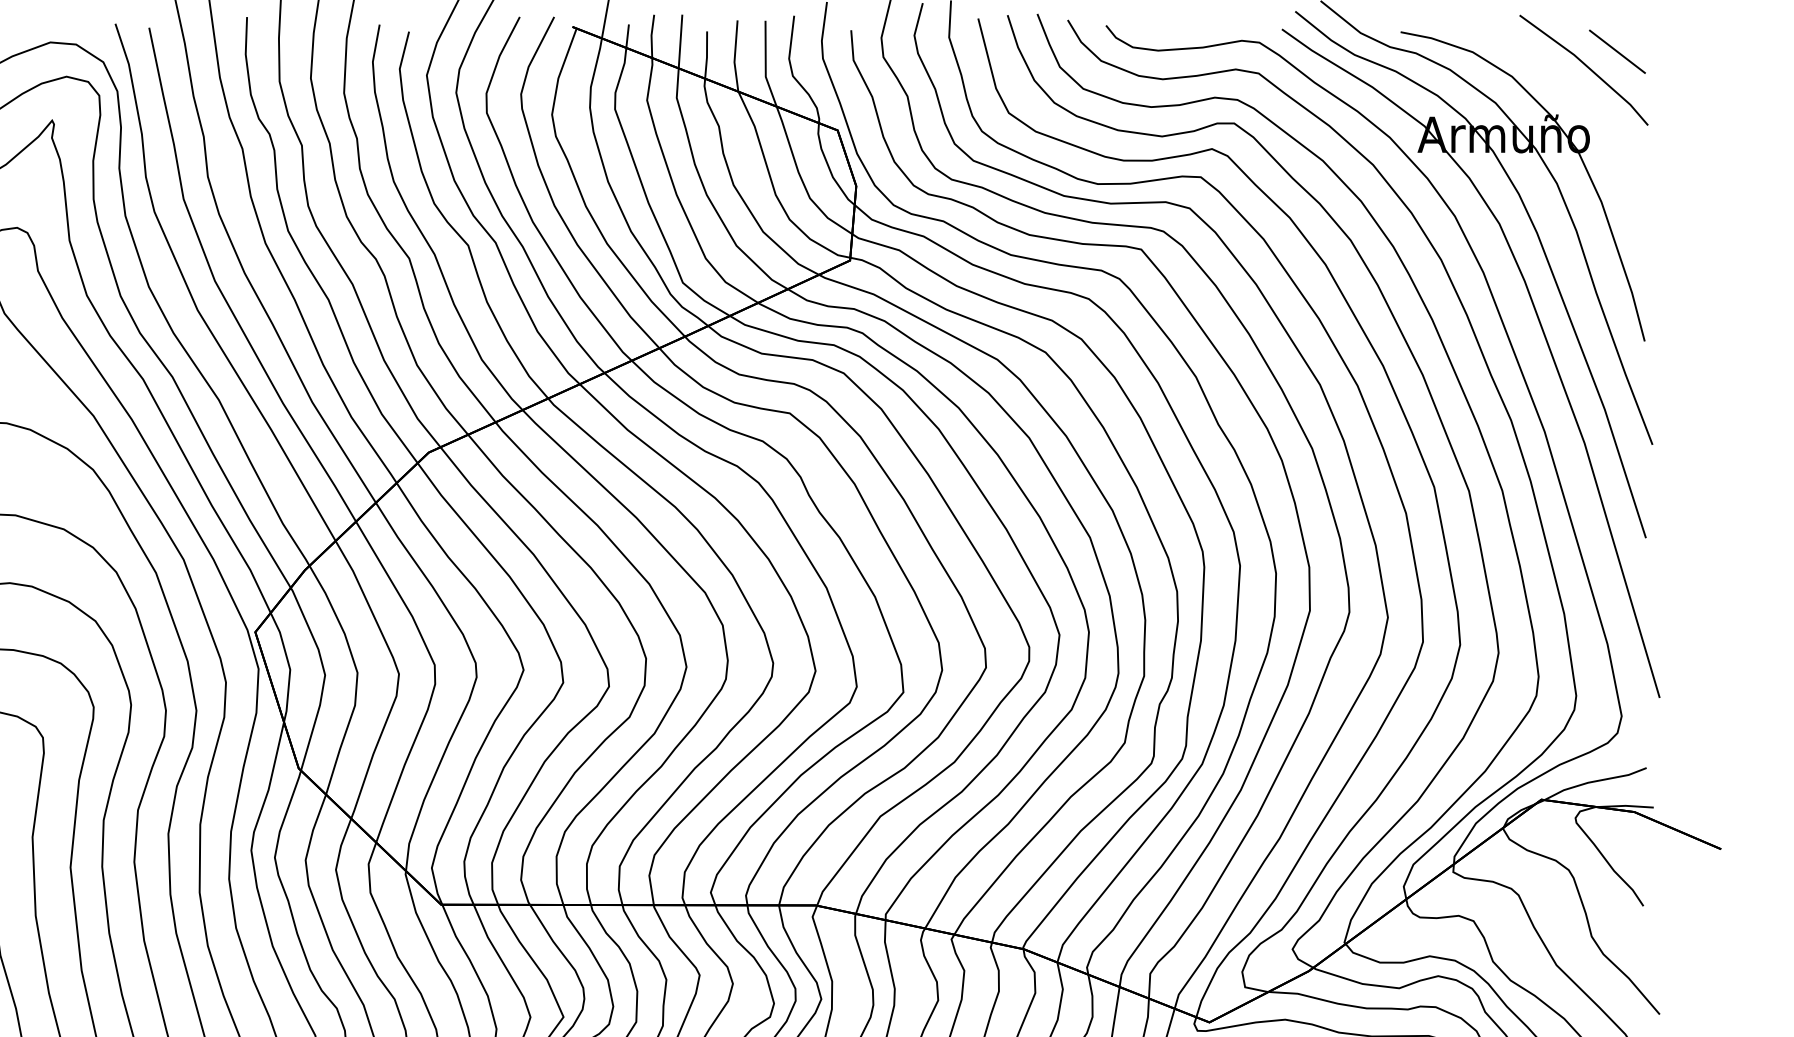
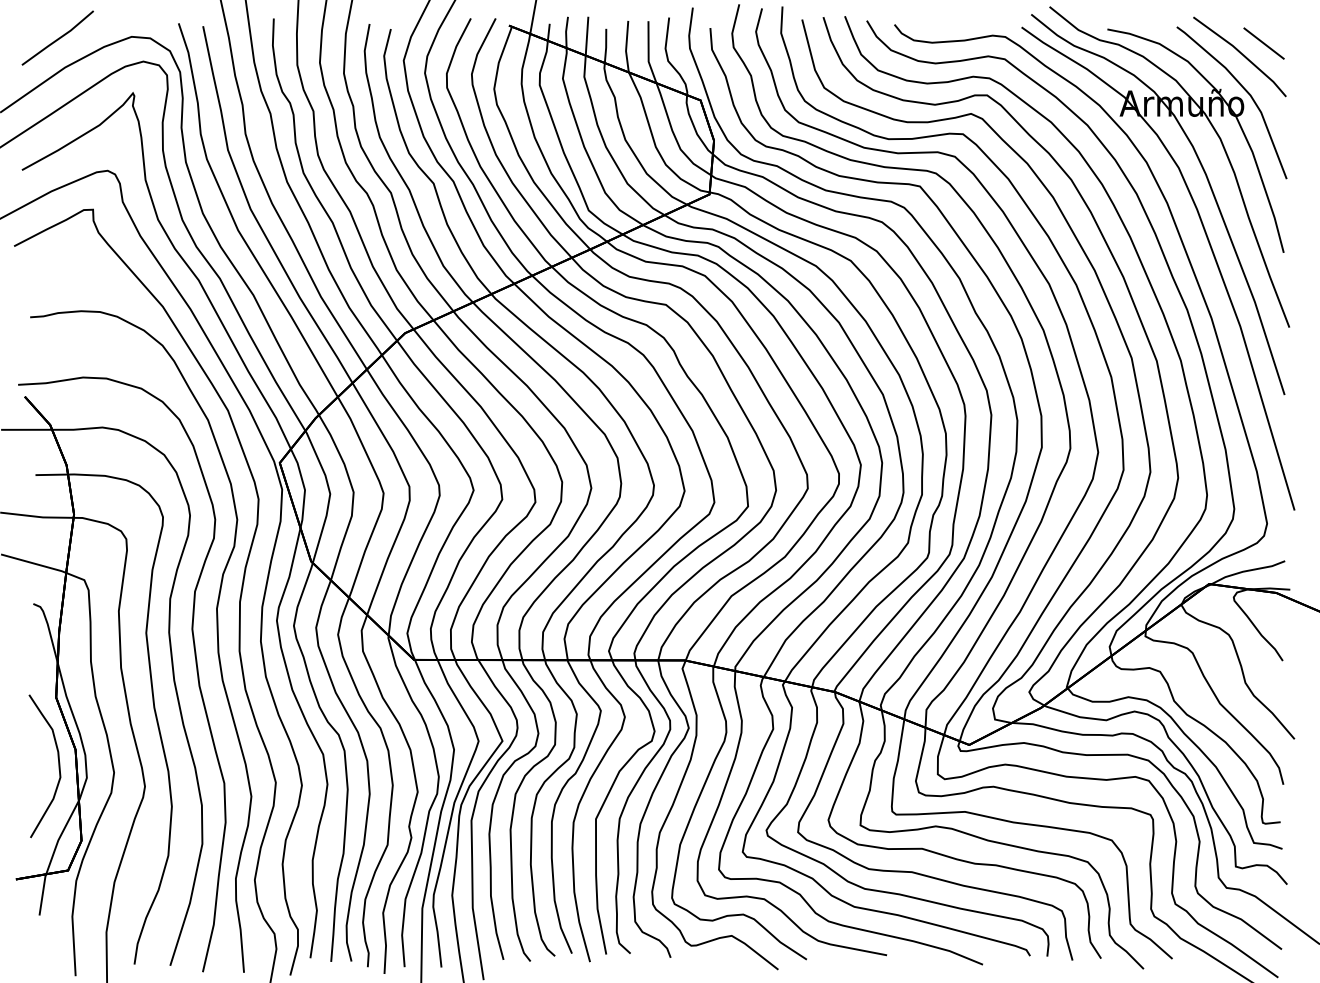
curve: (1588, 115) -> (1243, 89), added

